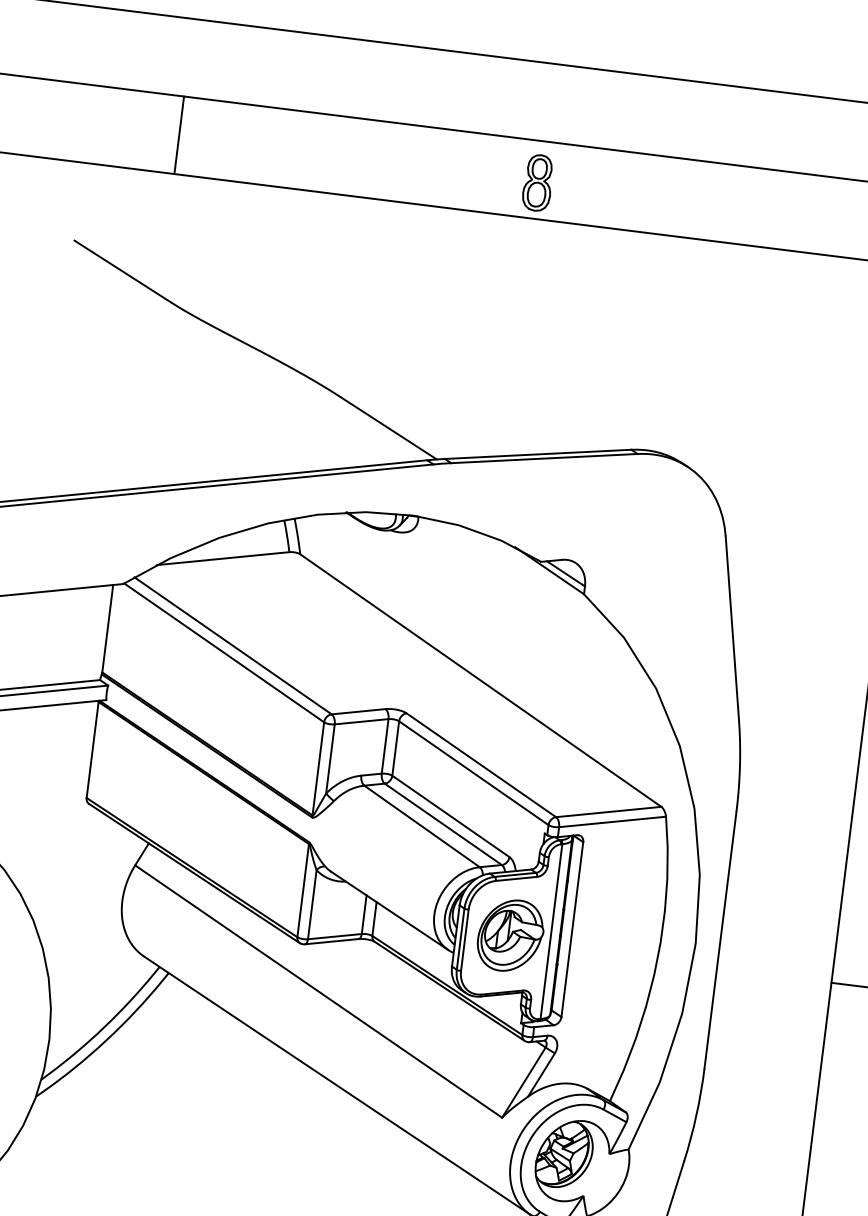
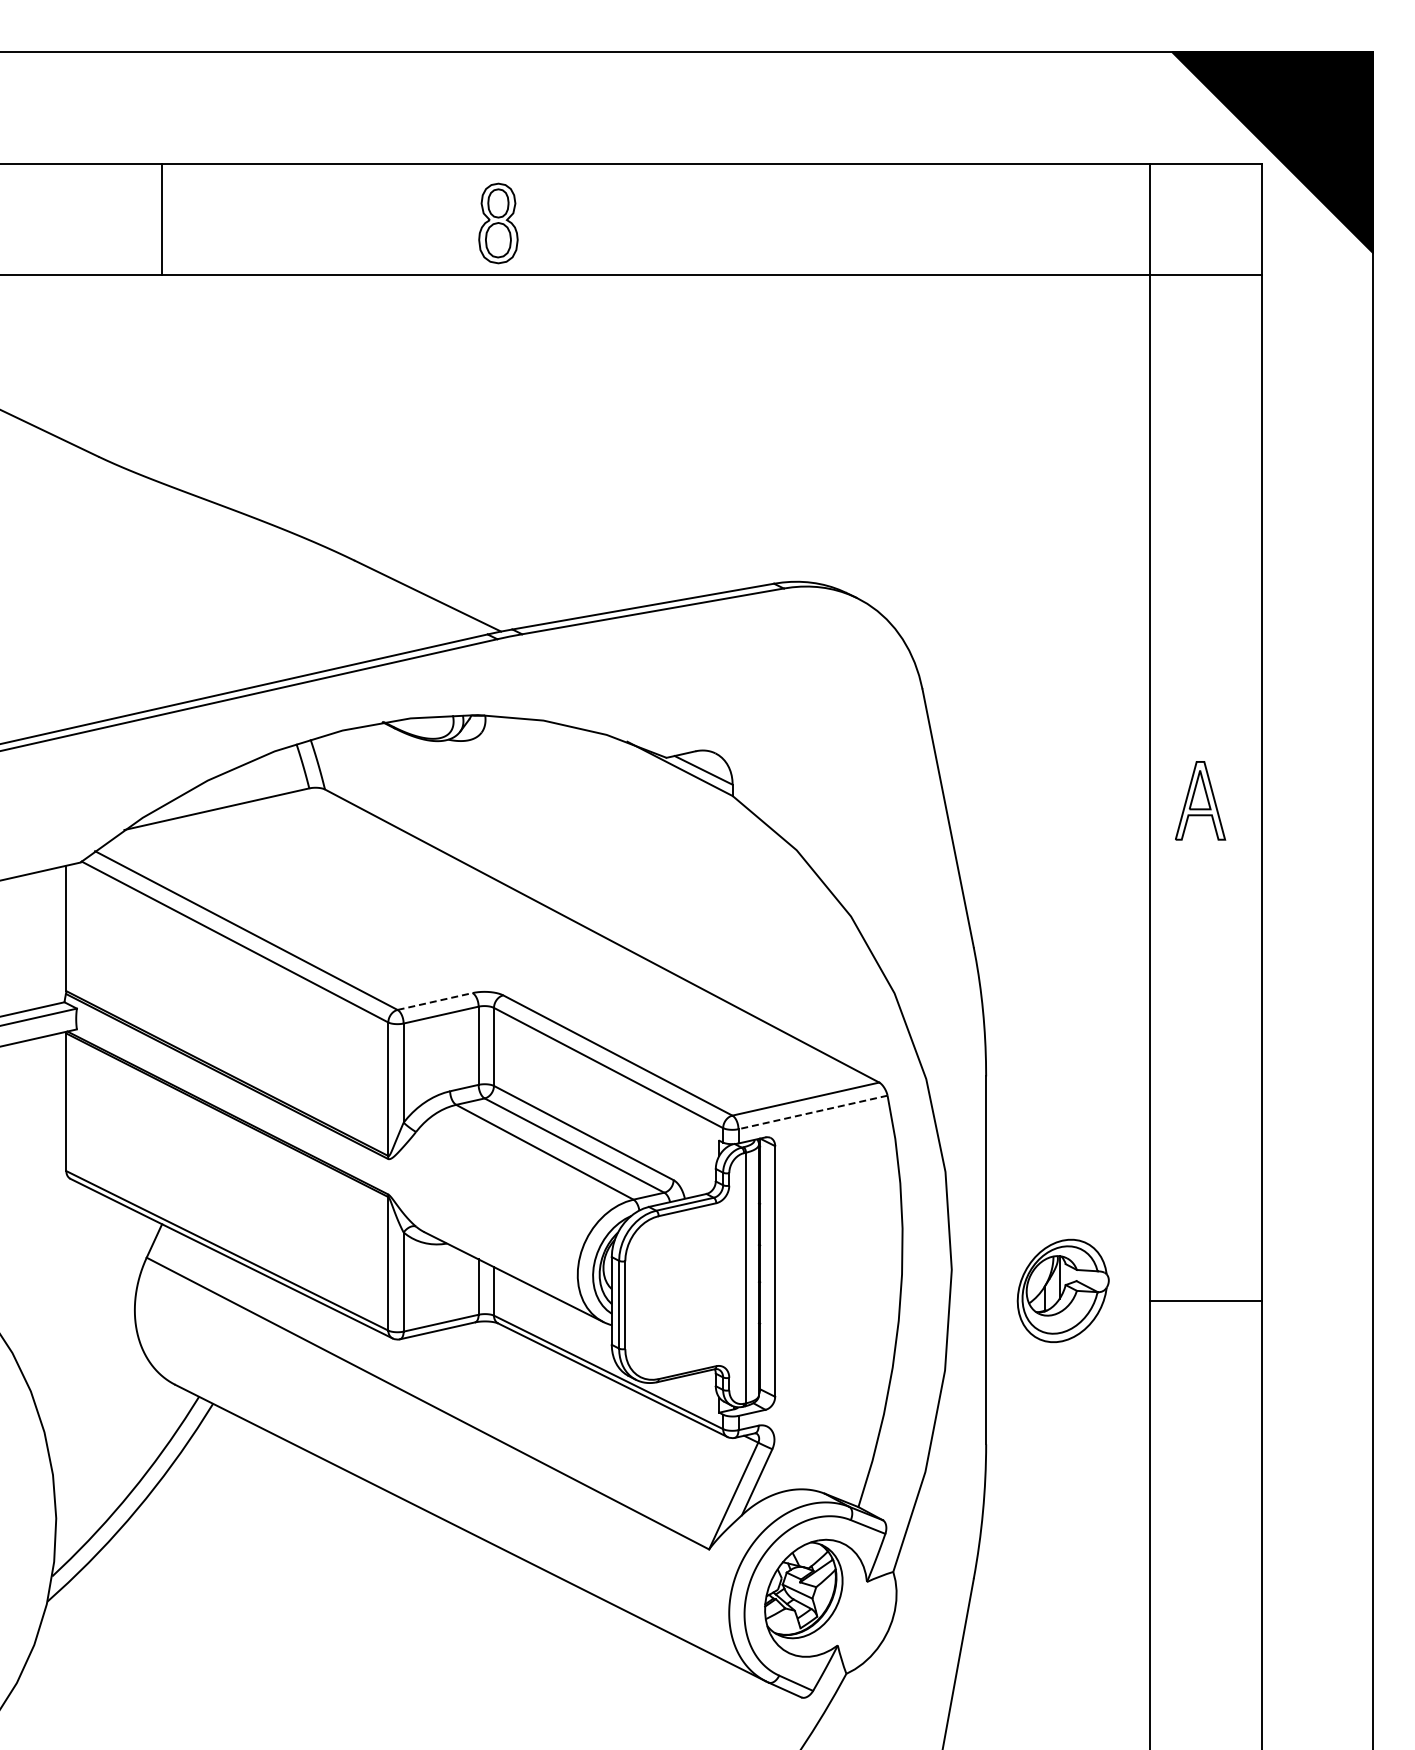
line: (179, 134) -> (161, 218), moved
part: (538, 183) -> (498, 223), moved
line: (358, 711) -> (435, 1001), solid -> dashed
line: (612, 821) -> (812, 1112), solid -> dashed
part: (510, 935) -> (1062, 1290), moved

